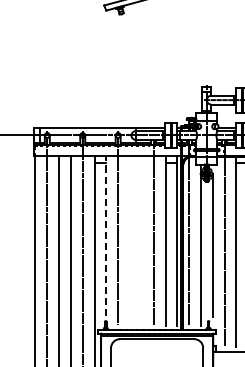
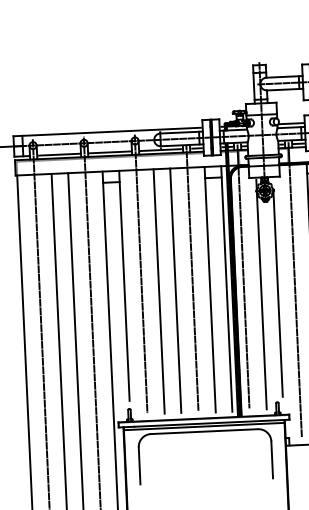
line: (106, 235) -> (124, 285), dashed -> solid
line: (130, 240) -> (159, 291), added
line: (141, 240) -> (175, 290), added

